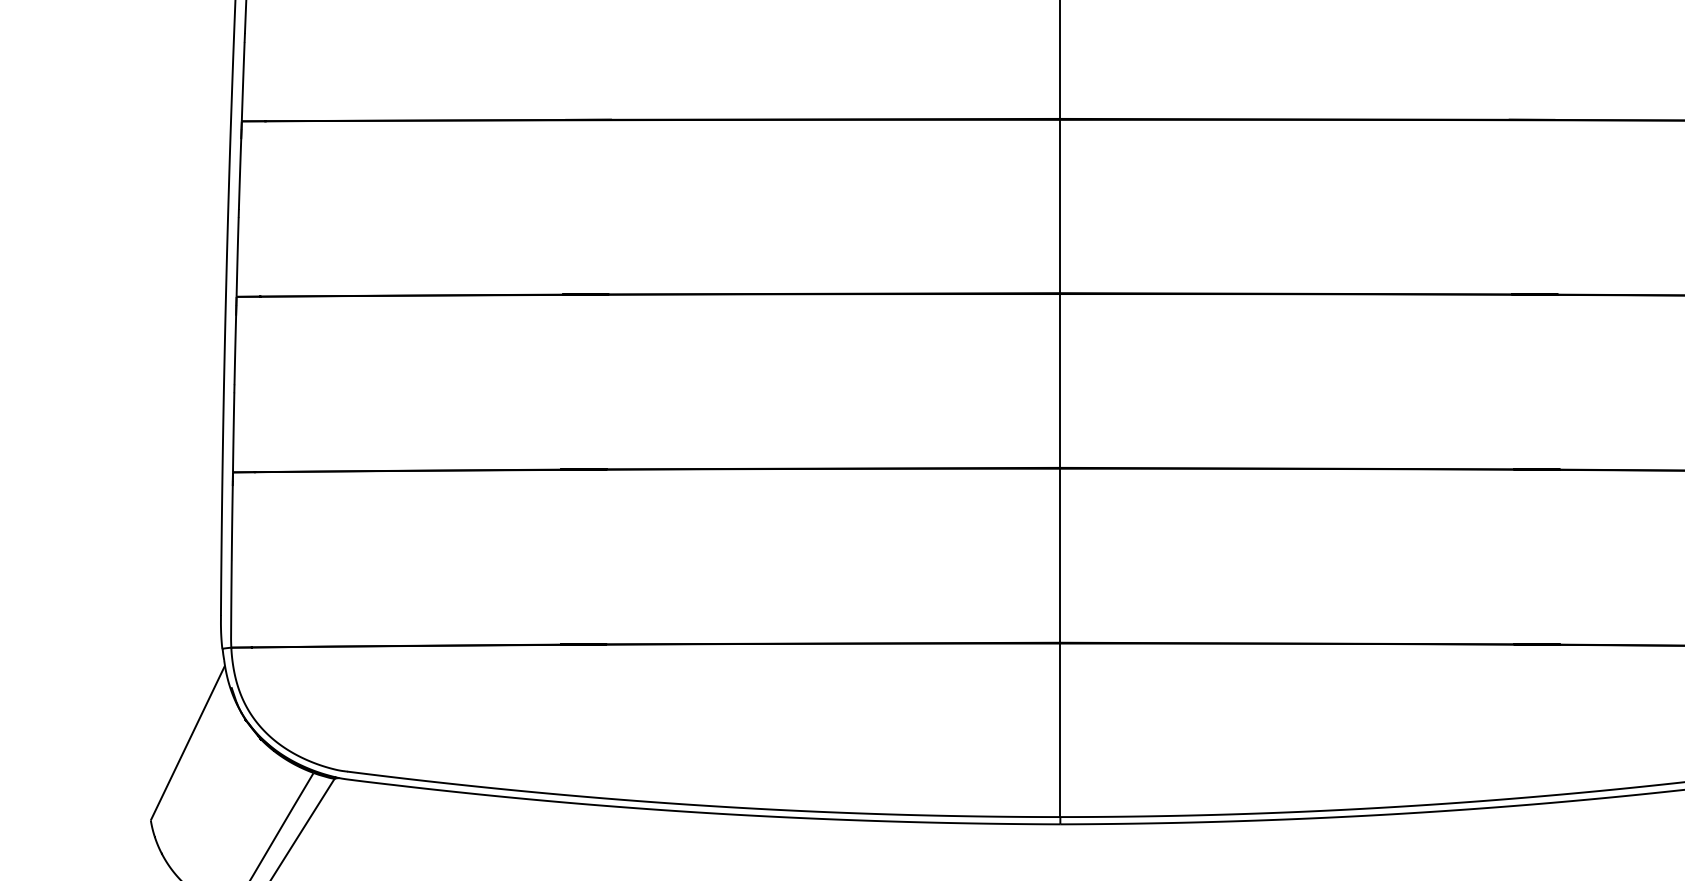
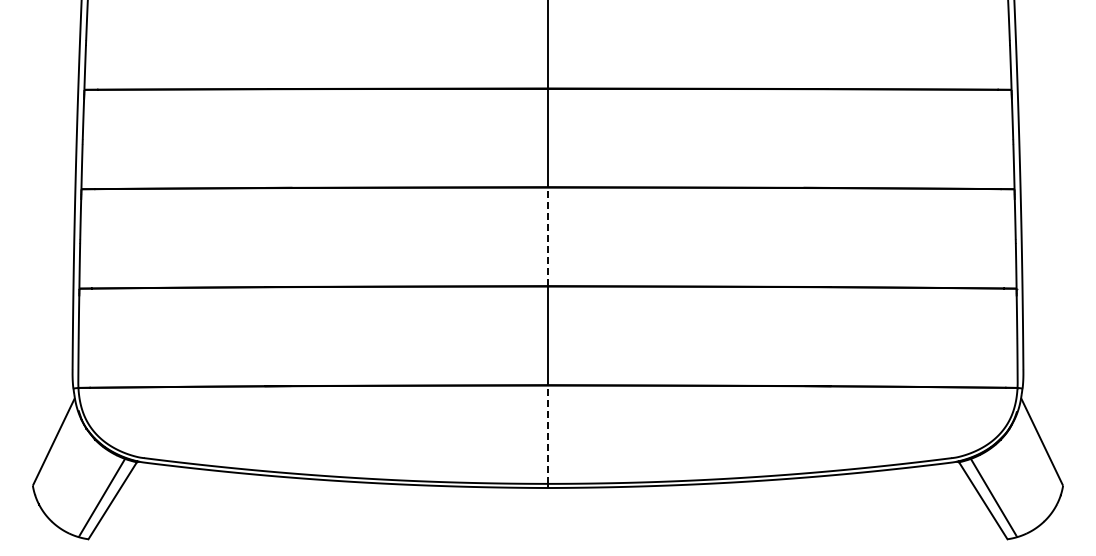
line: (1061, 380) -> (548, 236), solid -> dashed
line: (1061, 729) -> (548, 434), solid -> dashed

